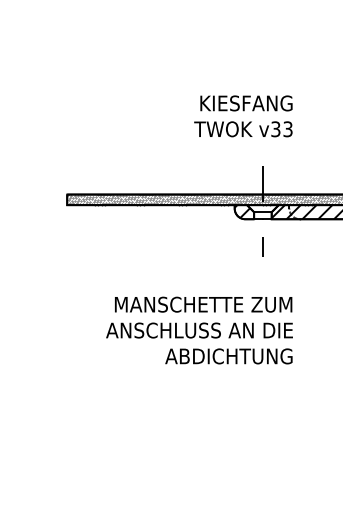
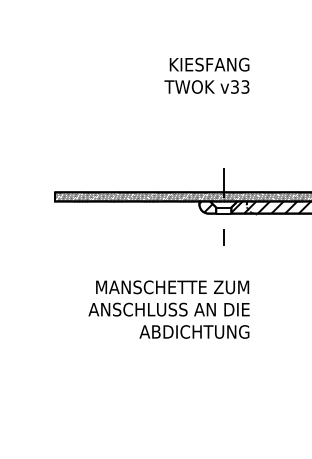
text: (242, 115) -> (206, 75), moved

